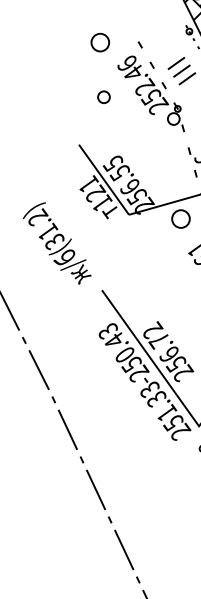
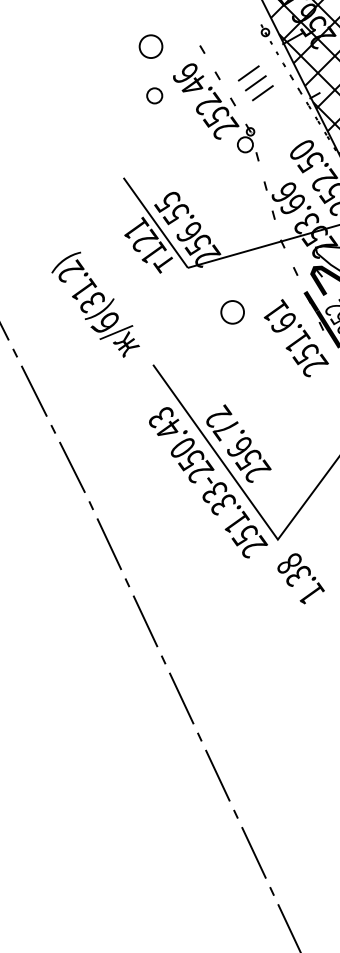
part: (103, 96) -> (154, 95), moved
circle: (180, 219) -> (232, 312), moved

